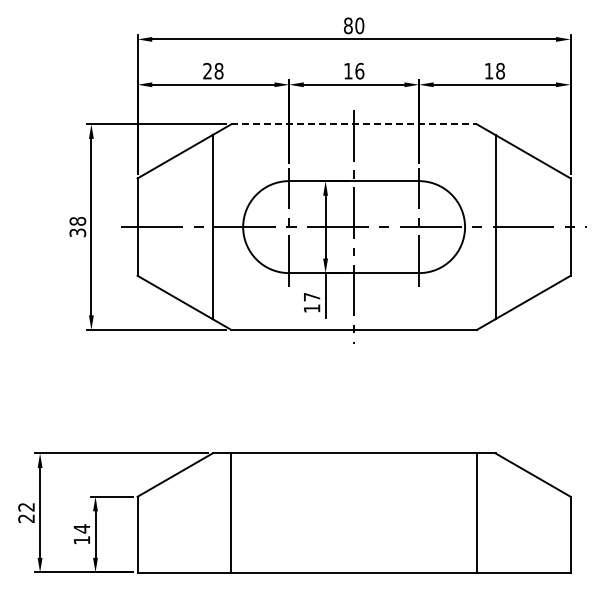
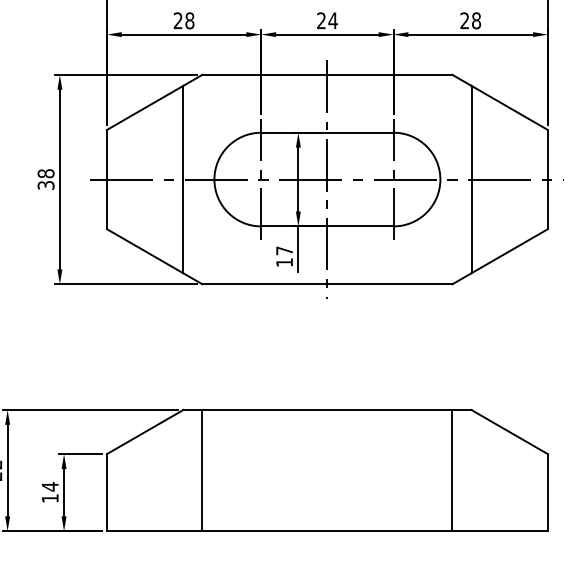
text: (354, 70) -> (327, 20), 16 -> 24
text: (488, 70) -> (464, 20), 18 -> 28
line: (354, 124) -> (327, 75), dashed -> solid

